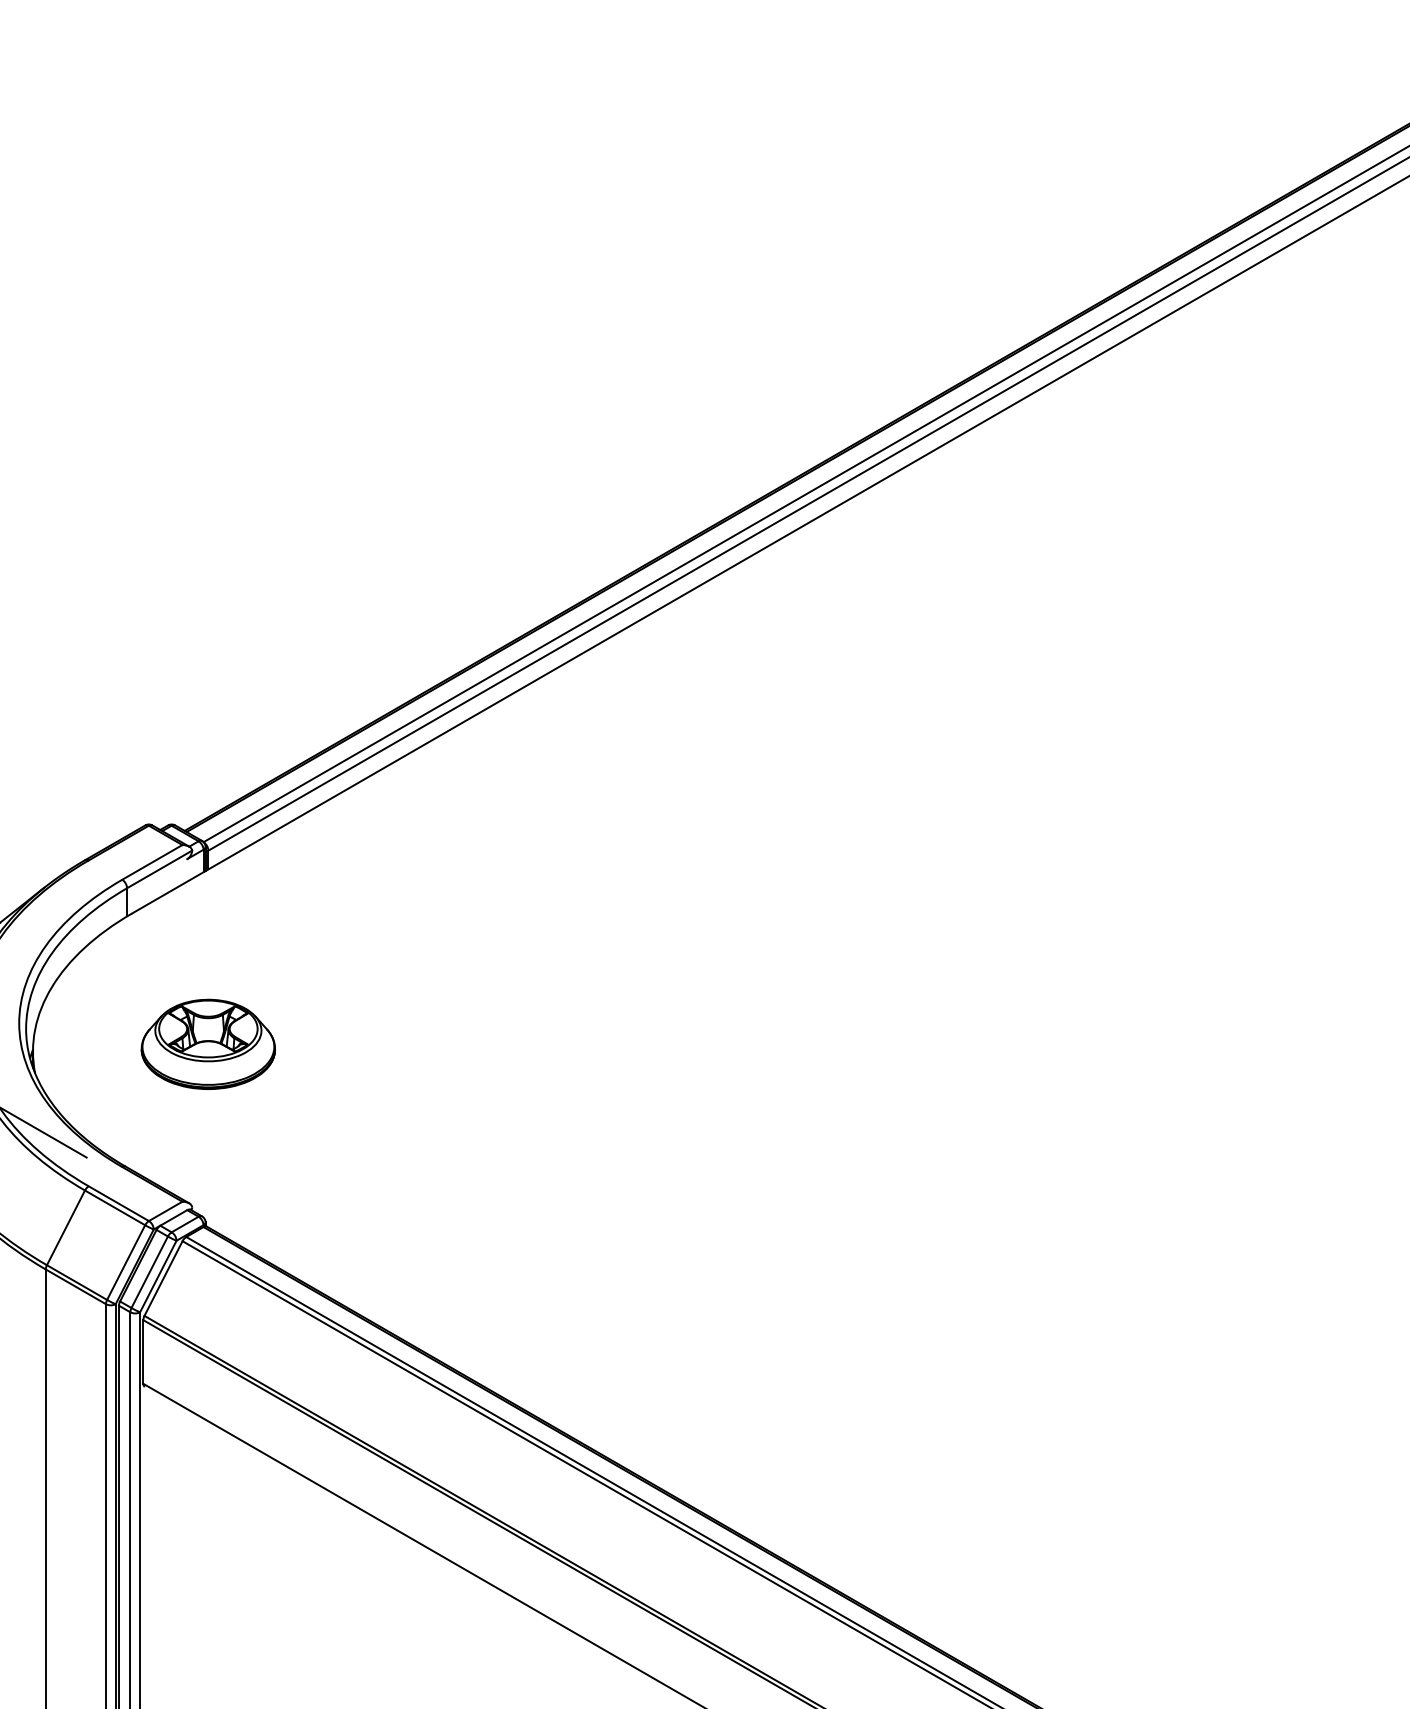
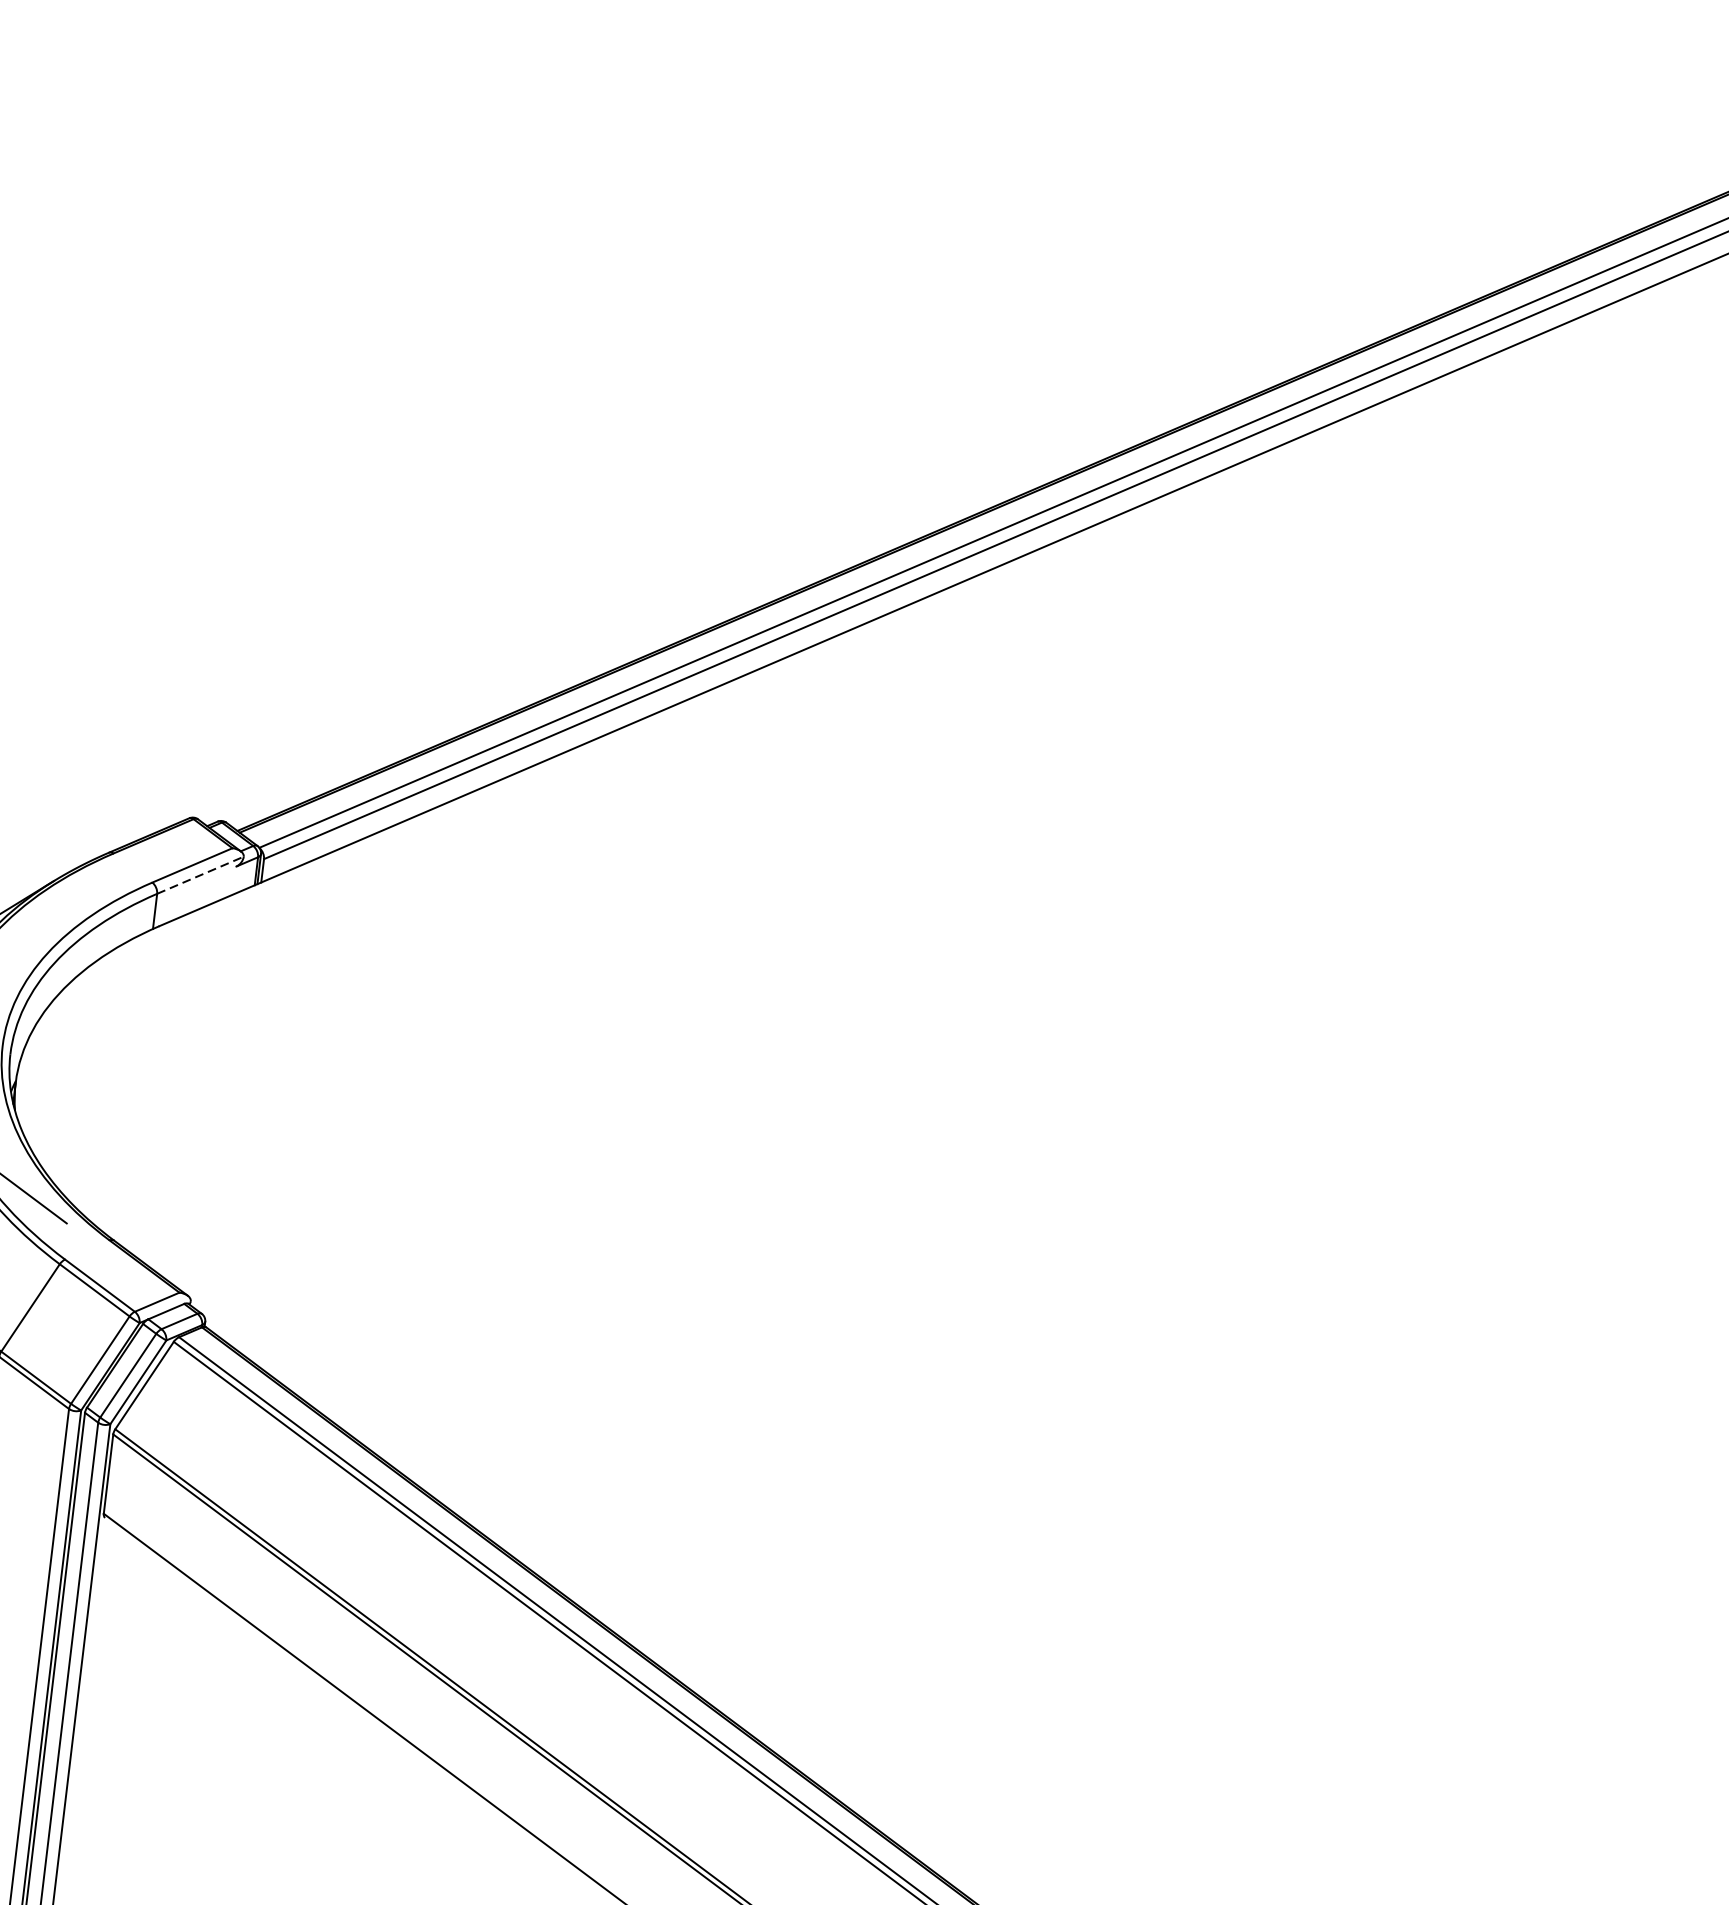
line: (159, 869) -> (200, 875), solid -> dashed
part: (207, 1043) -> (234, 1099), removed

